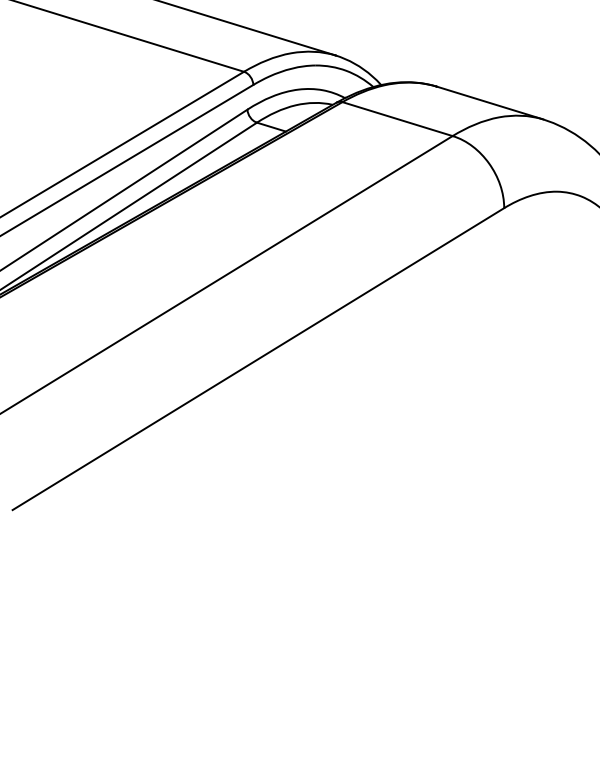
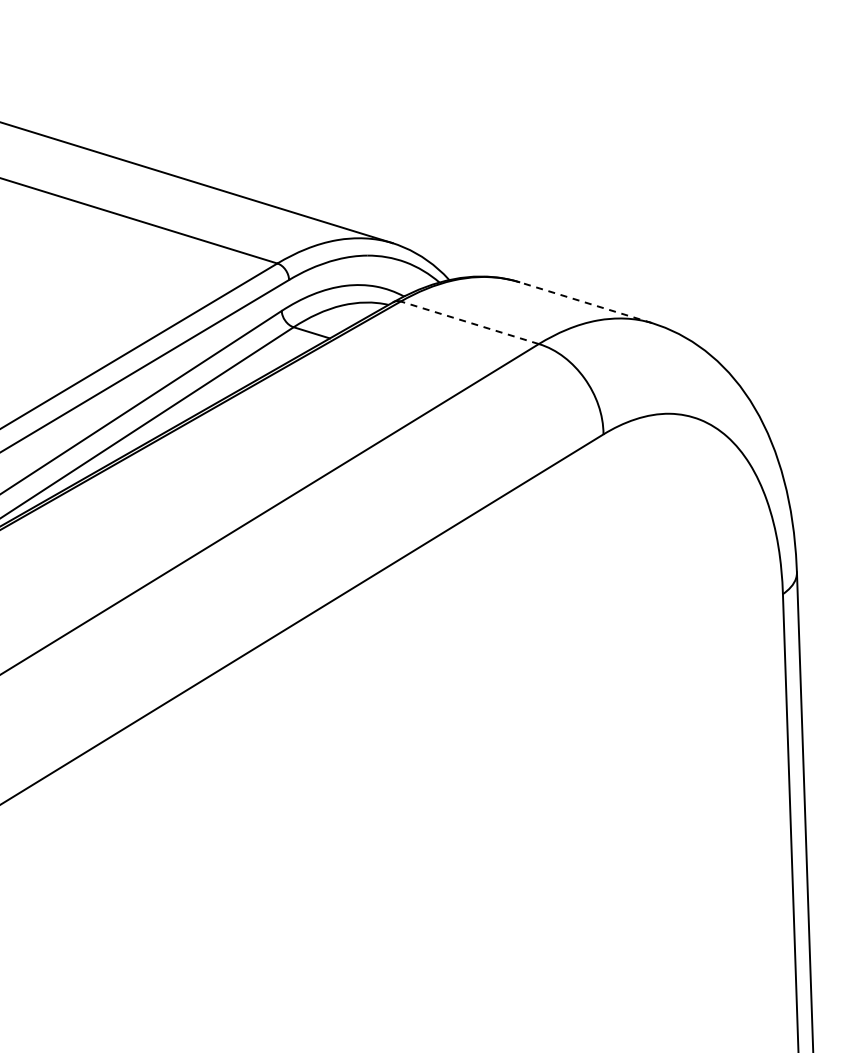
line: (489, 102) -> (585, 302), solid -> dashed
line: (397, 118) -> (469, 322), solid -> dashed

